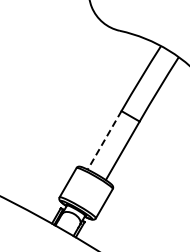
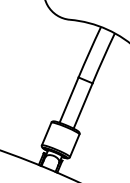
line: (104, 140) -> (69, 100), dashed -> solid

